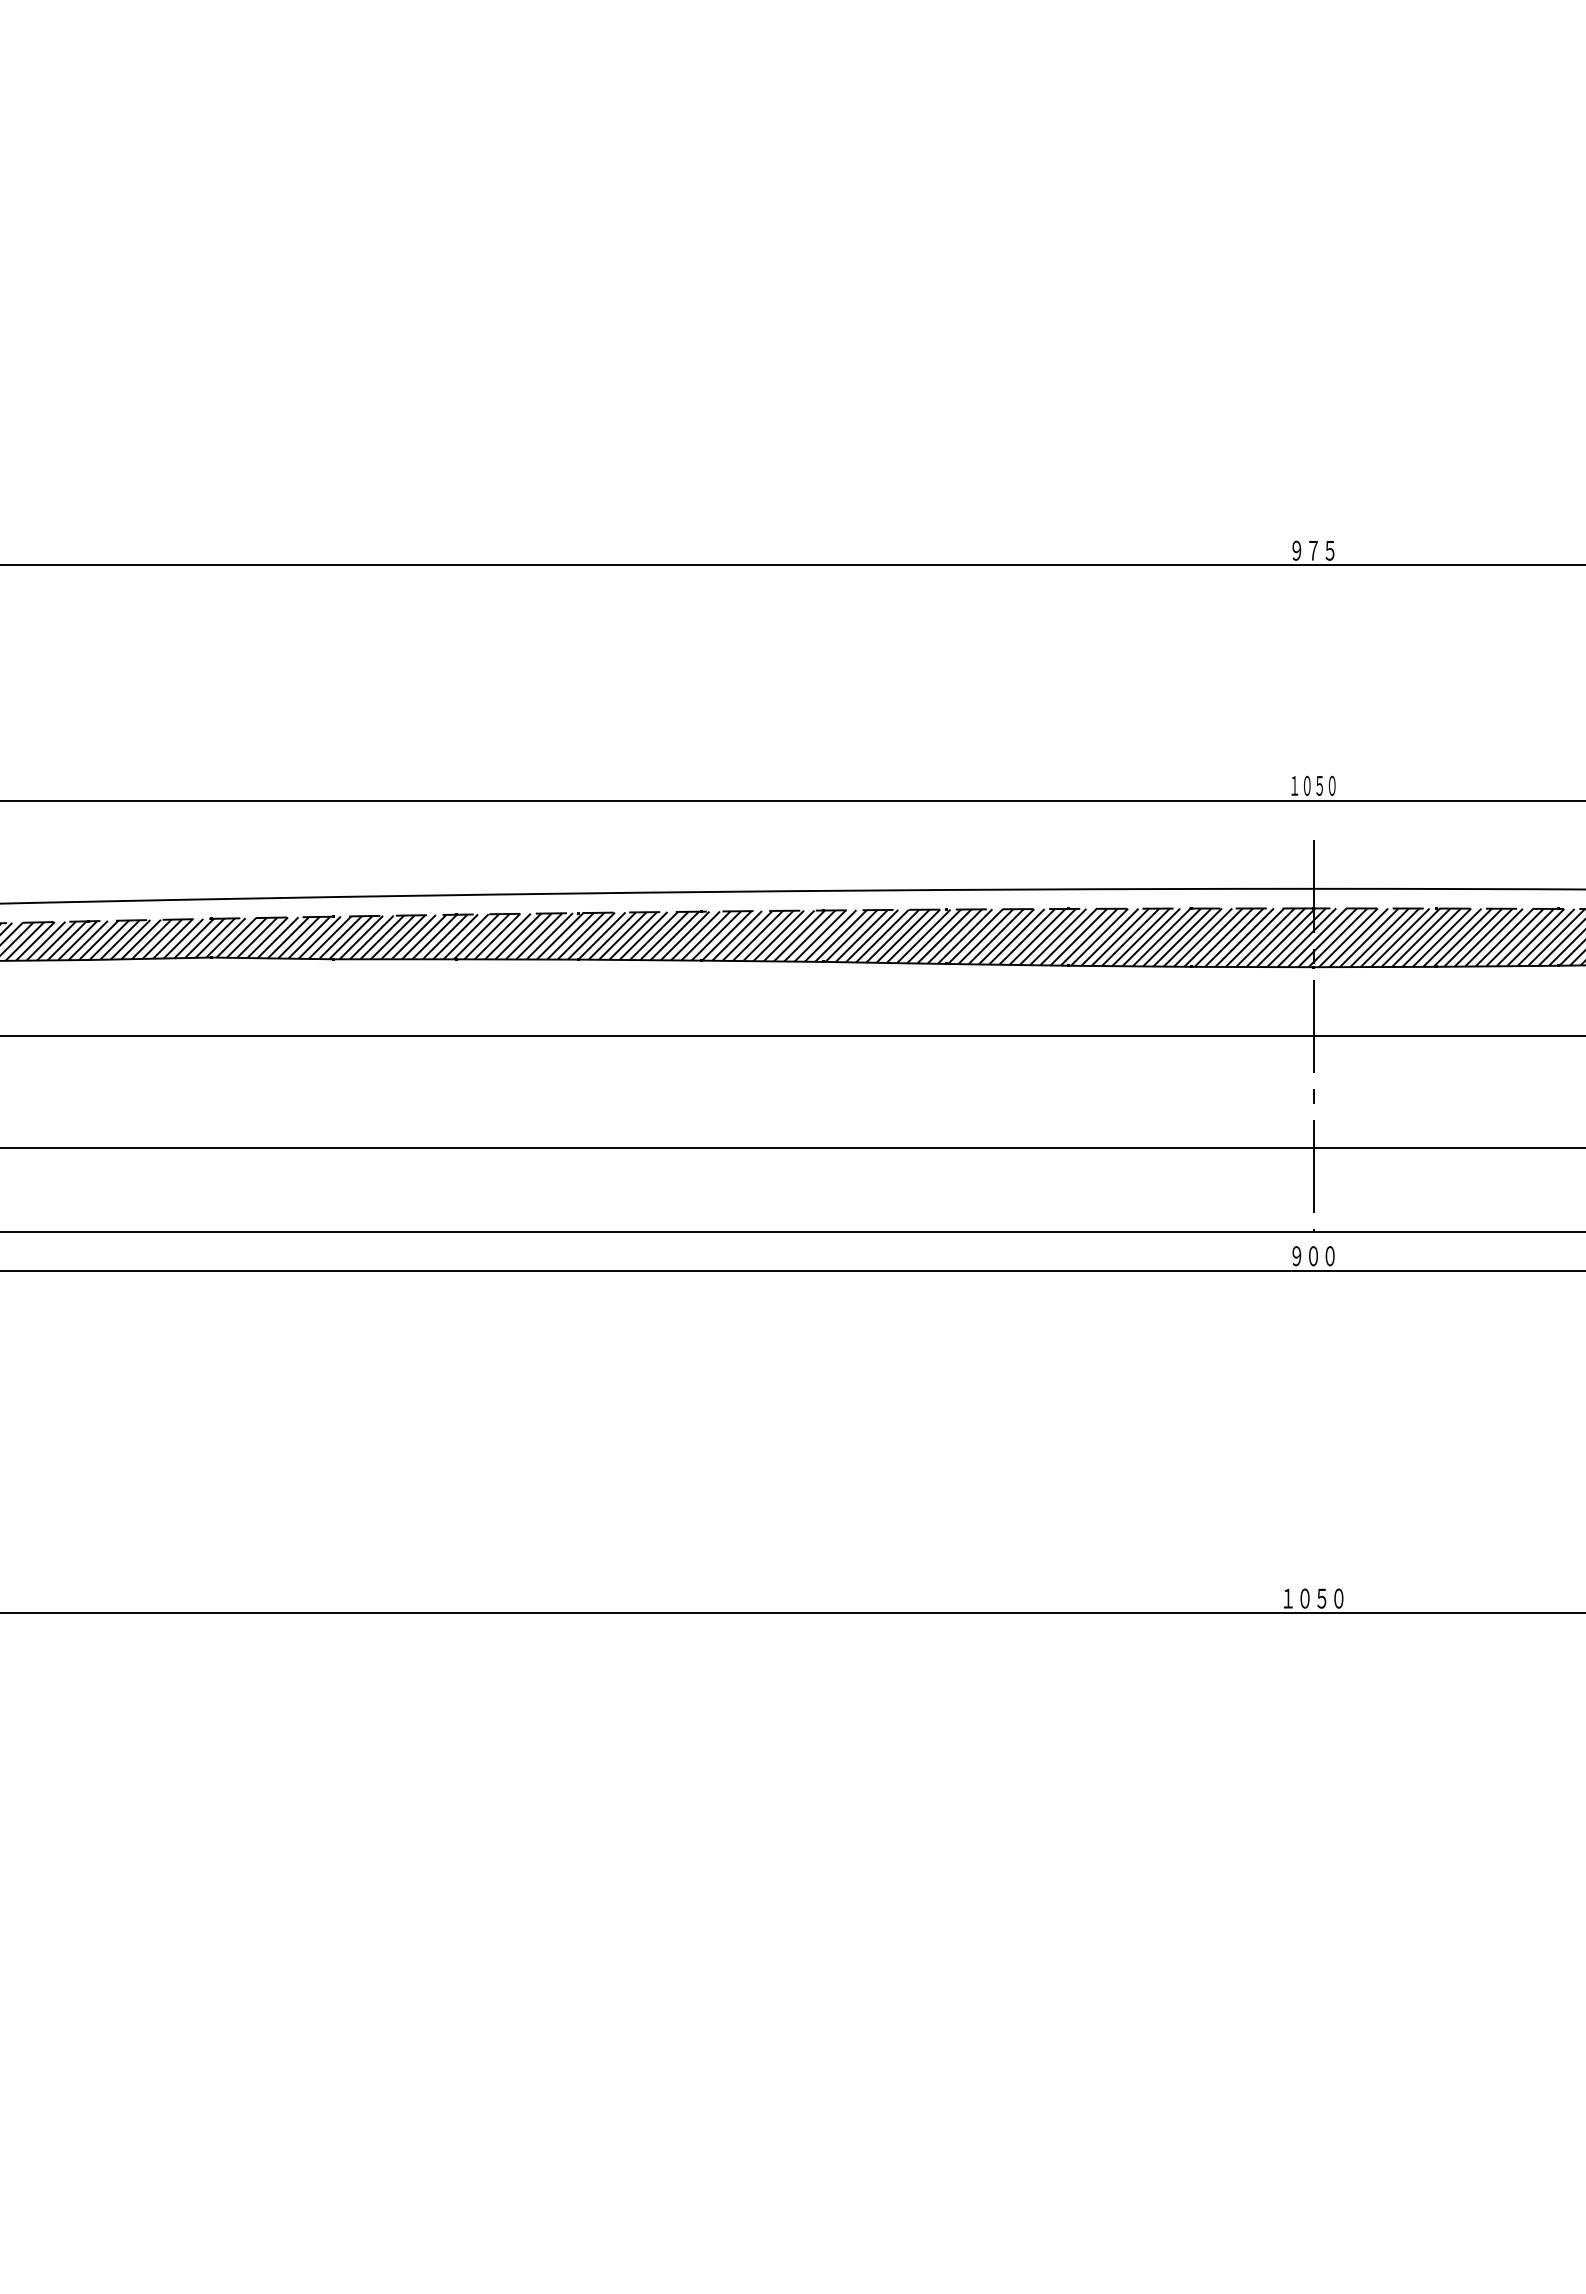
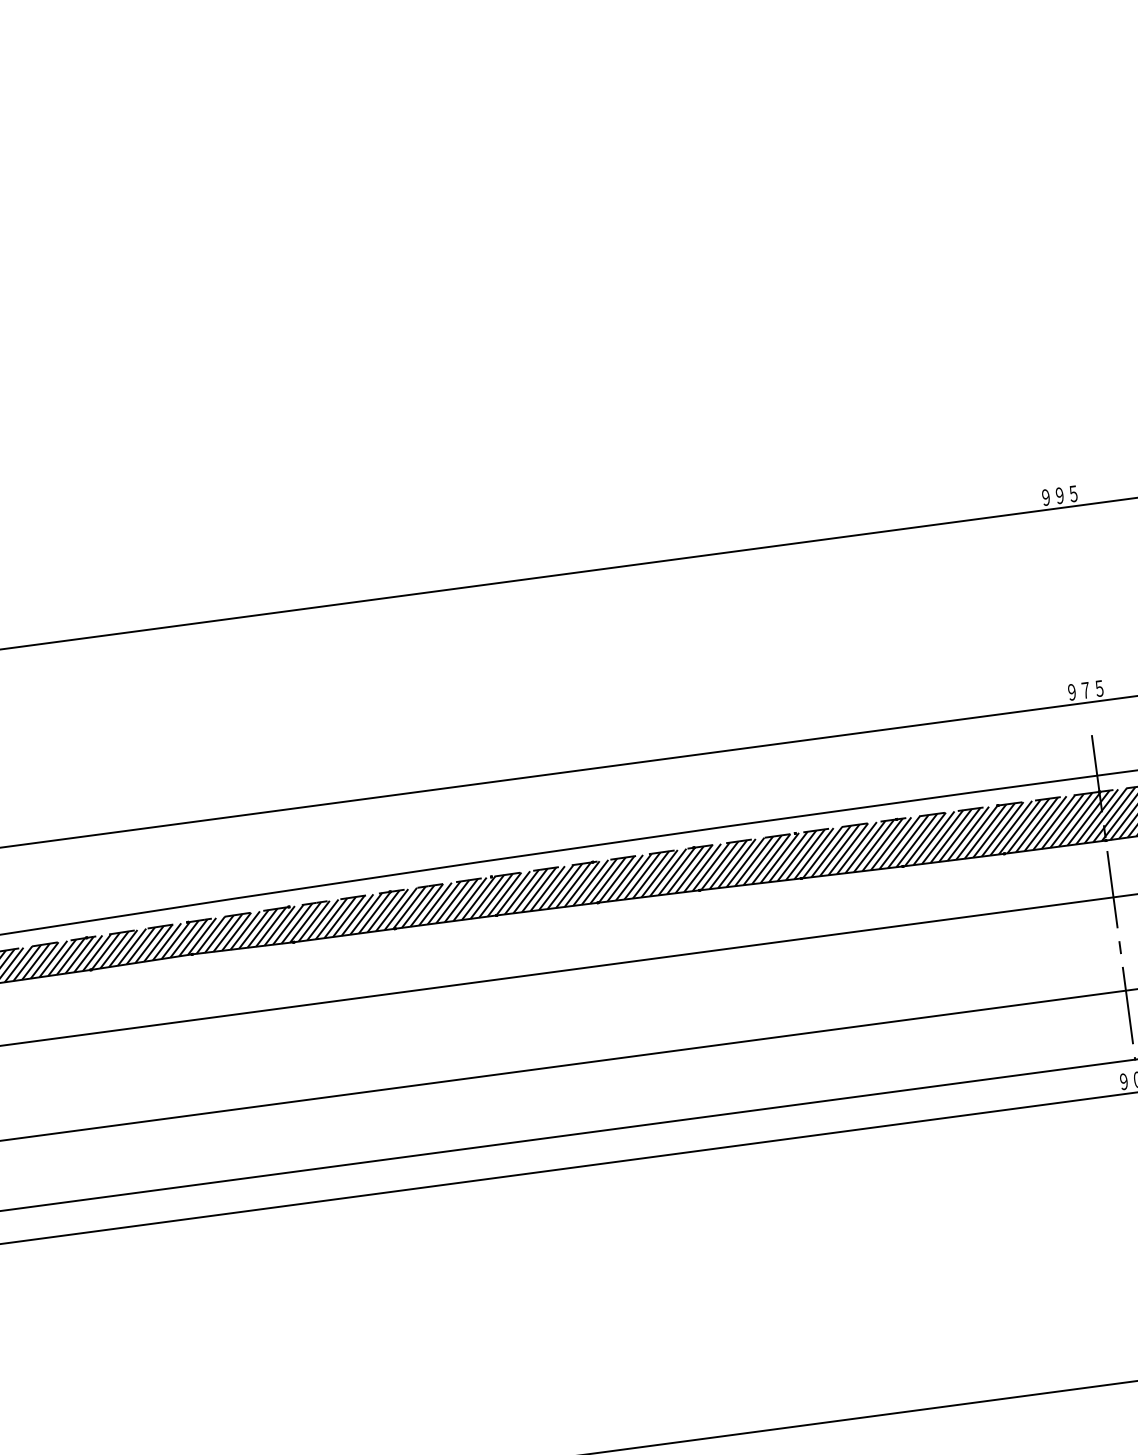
text: (1313, 550) -> (1059, 495), ９７５ -> ９９５
text: (1313, 785) -> (1085, 690), １０５０ -> ９７５

